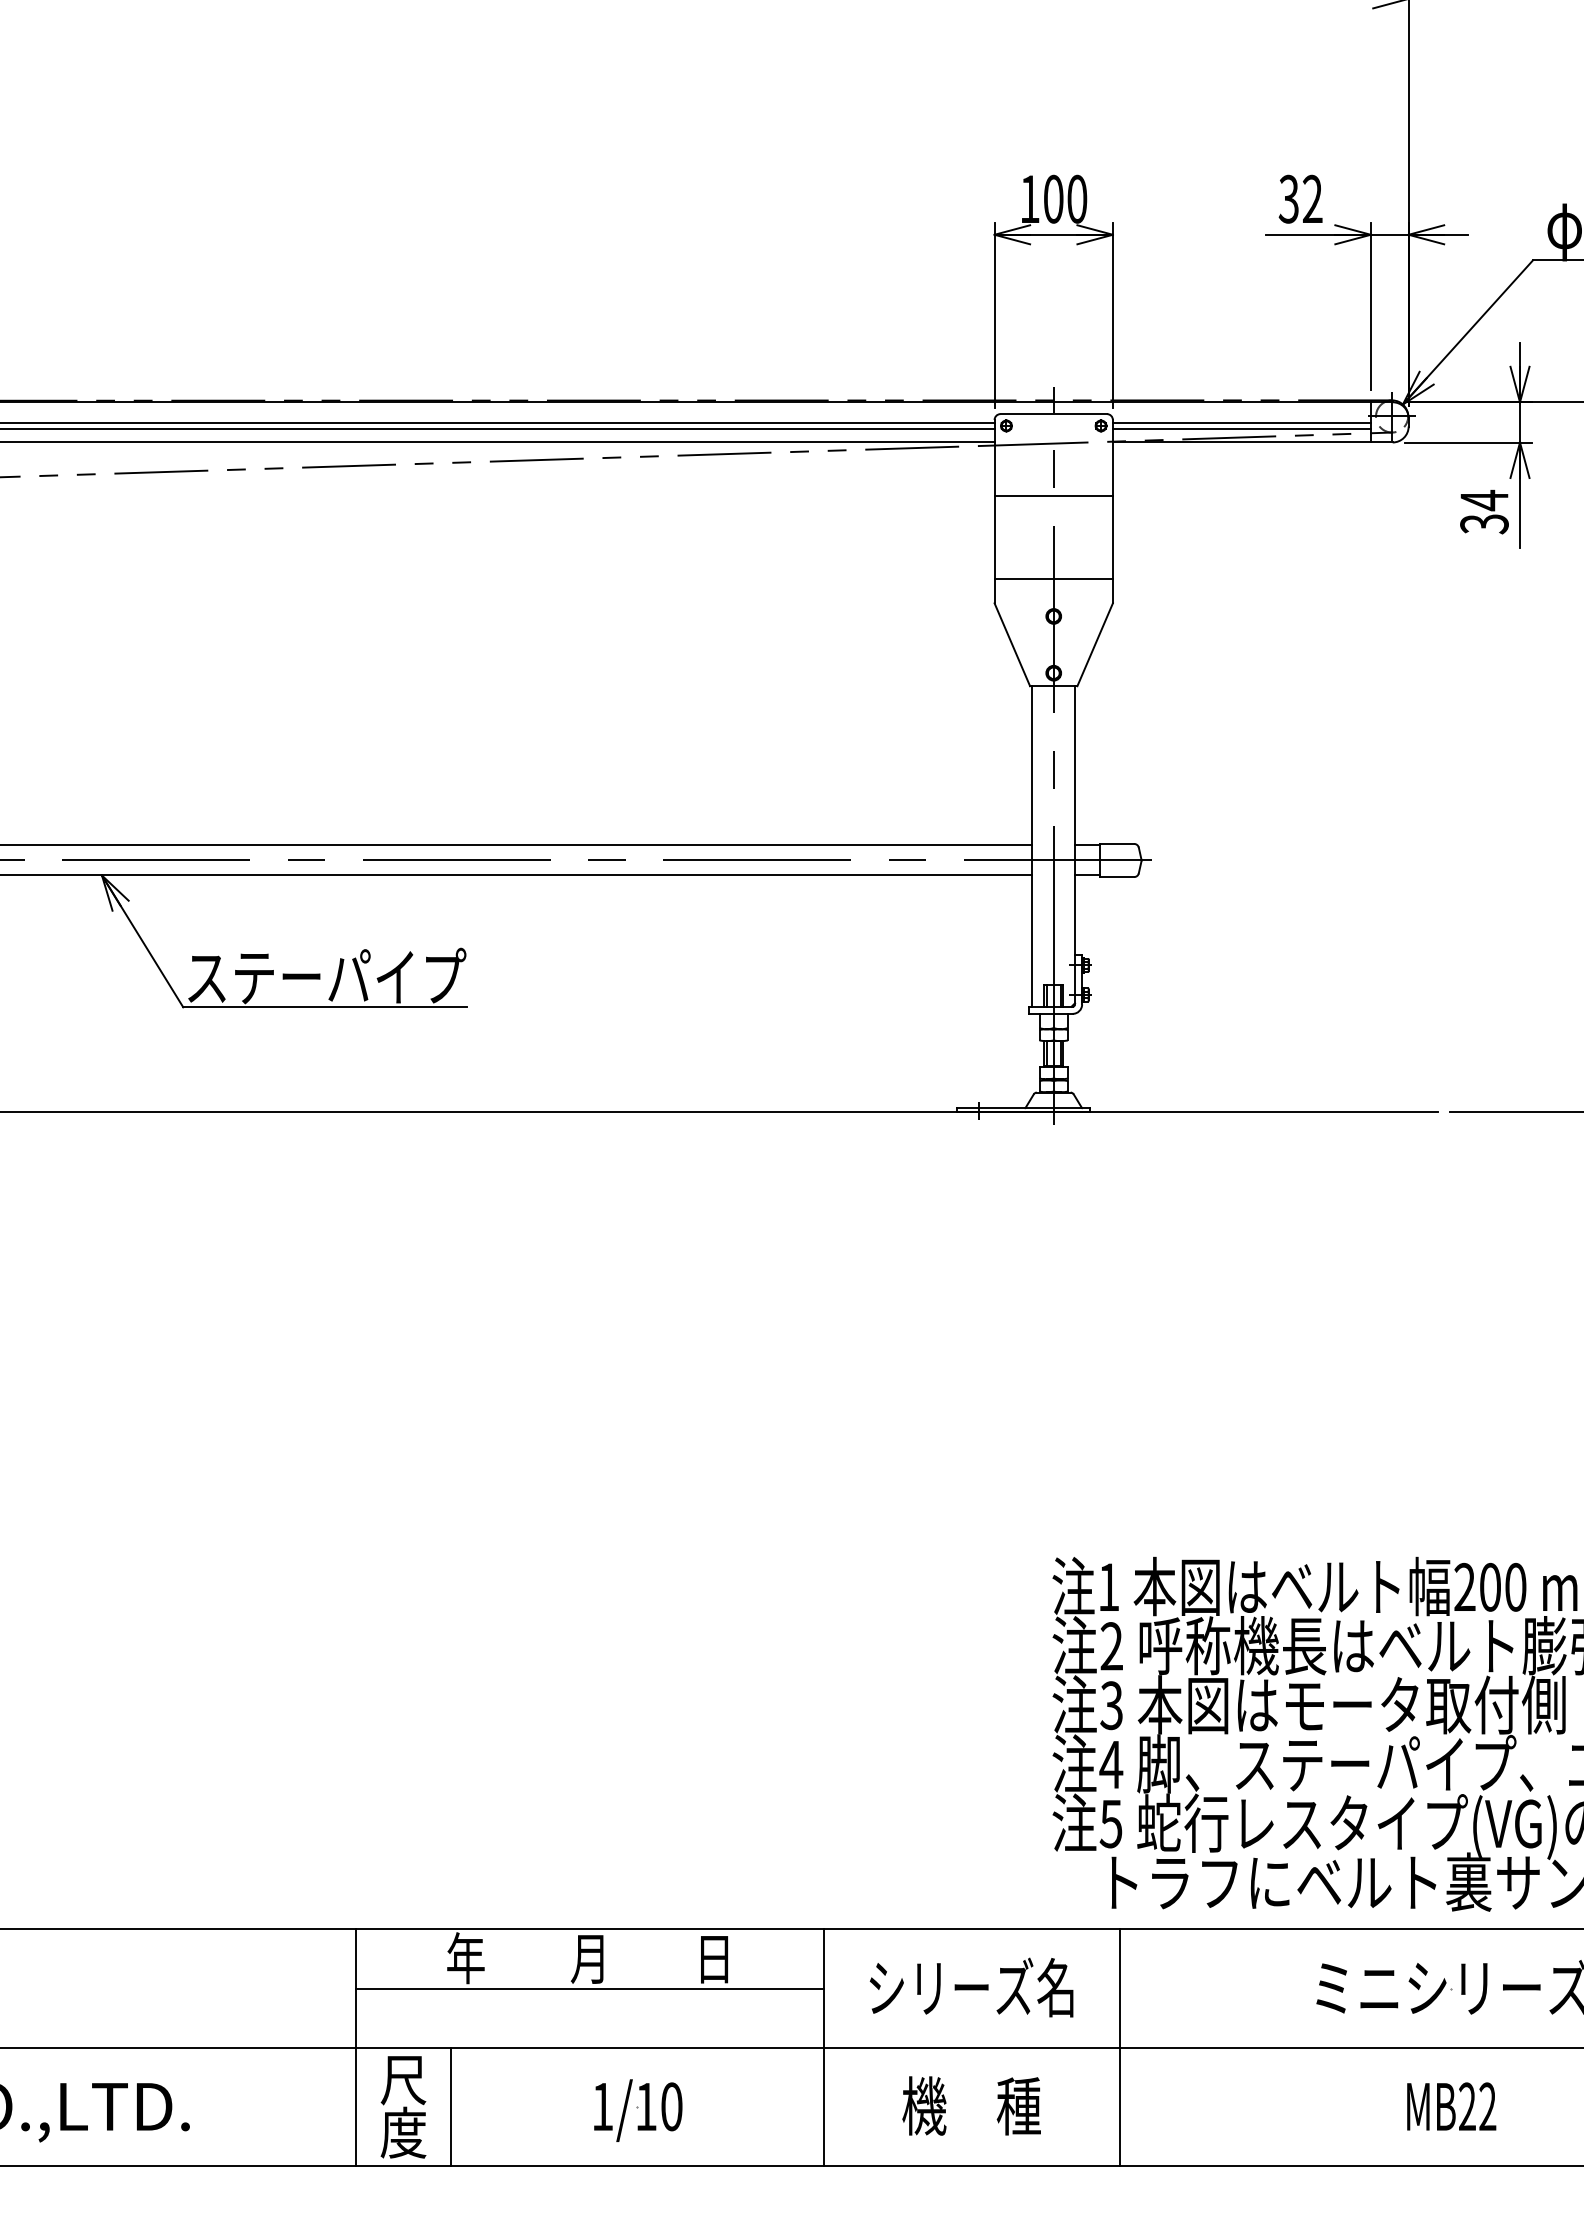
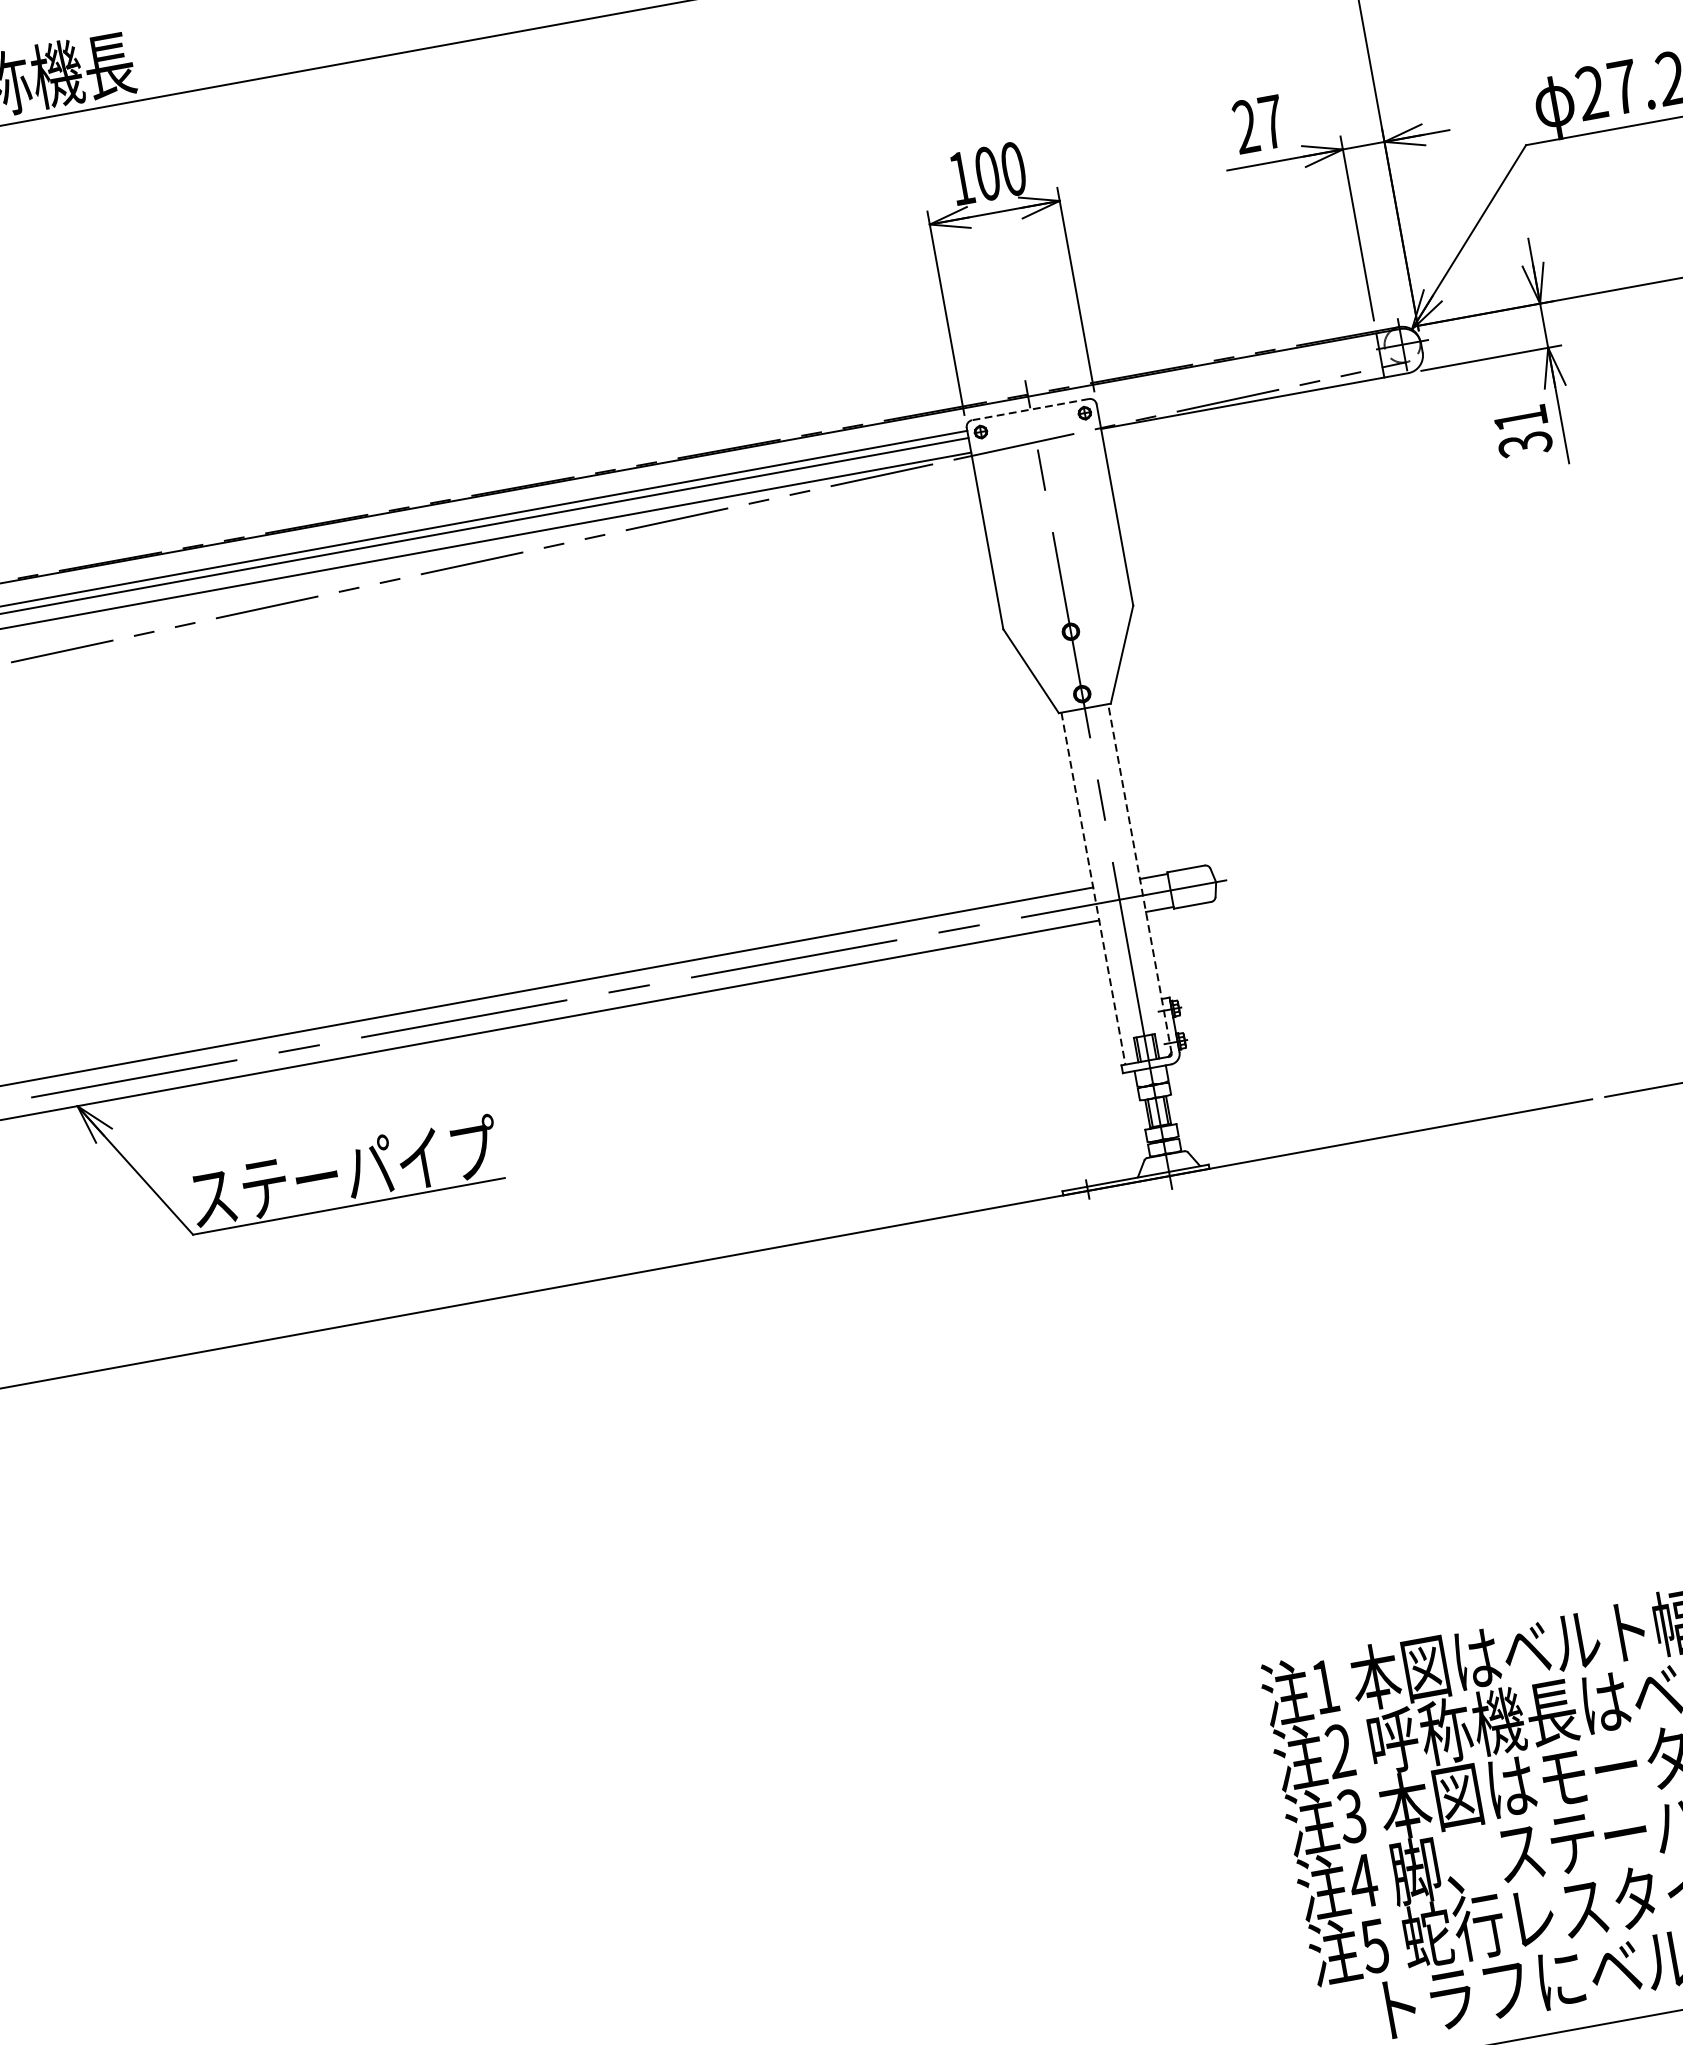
text: (1300, 198) -> (1258, 123), 32 -> 27
line: (1053, 414) -> (1030, 410), solid -> dashed
line: (1241, 422) -> (1238, 381), removed
line: (1241, 429) -> (1239, 389), removed
line: (1053, 495) -> (1046, 499), removed
text: (1484, 500) -> (1520, 418), 34 -> 31
line: (1053, 578) -> (1063, 590), removed
line: (1075, 844) -> (1140, 877), solid -> dashed
line: (1032, 847) -> (1093, 889), solid -> dashed

